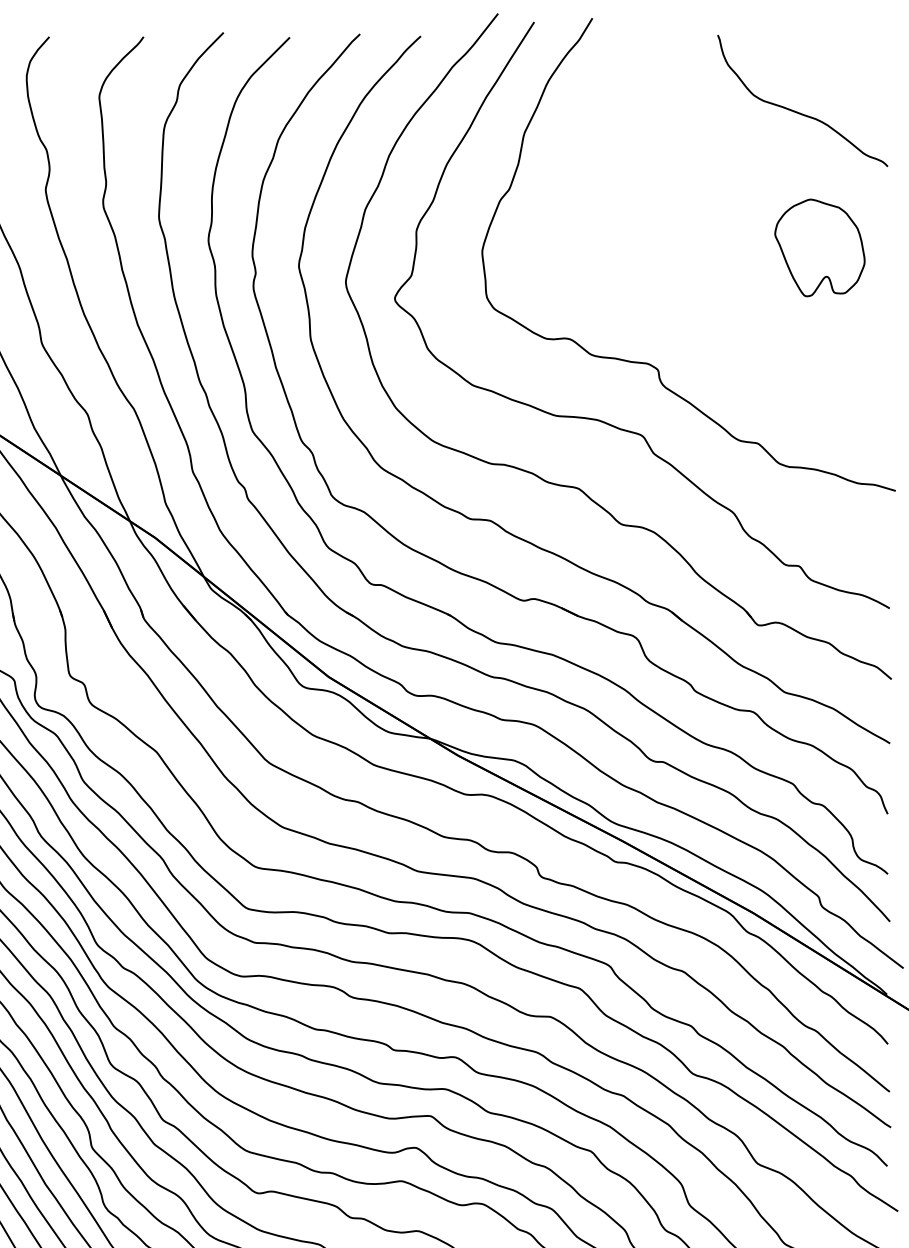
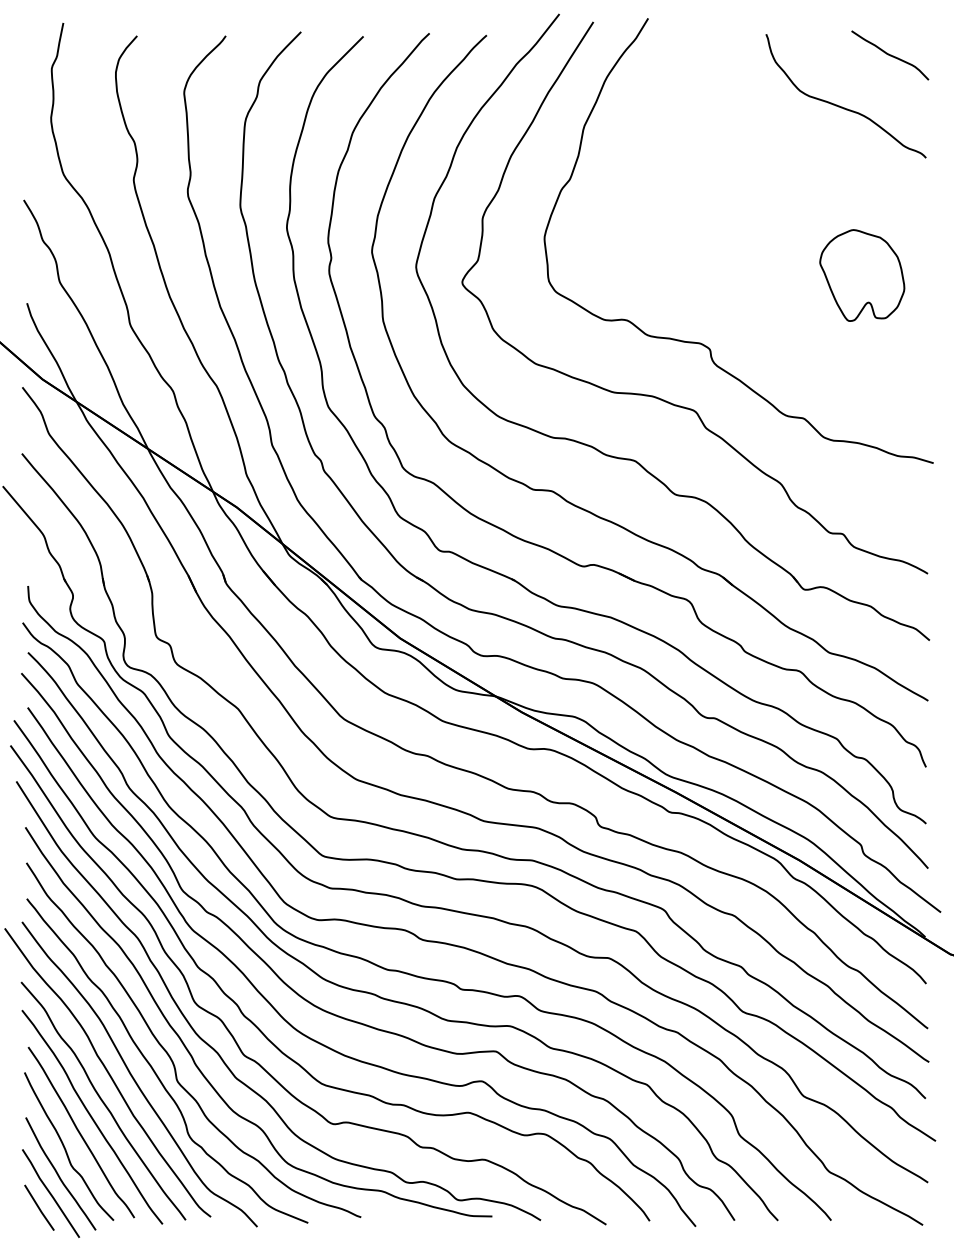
curve: (849, 57) -> (890, 55), added
part: (820, 247) -> (862, 275), moved

